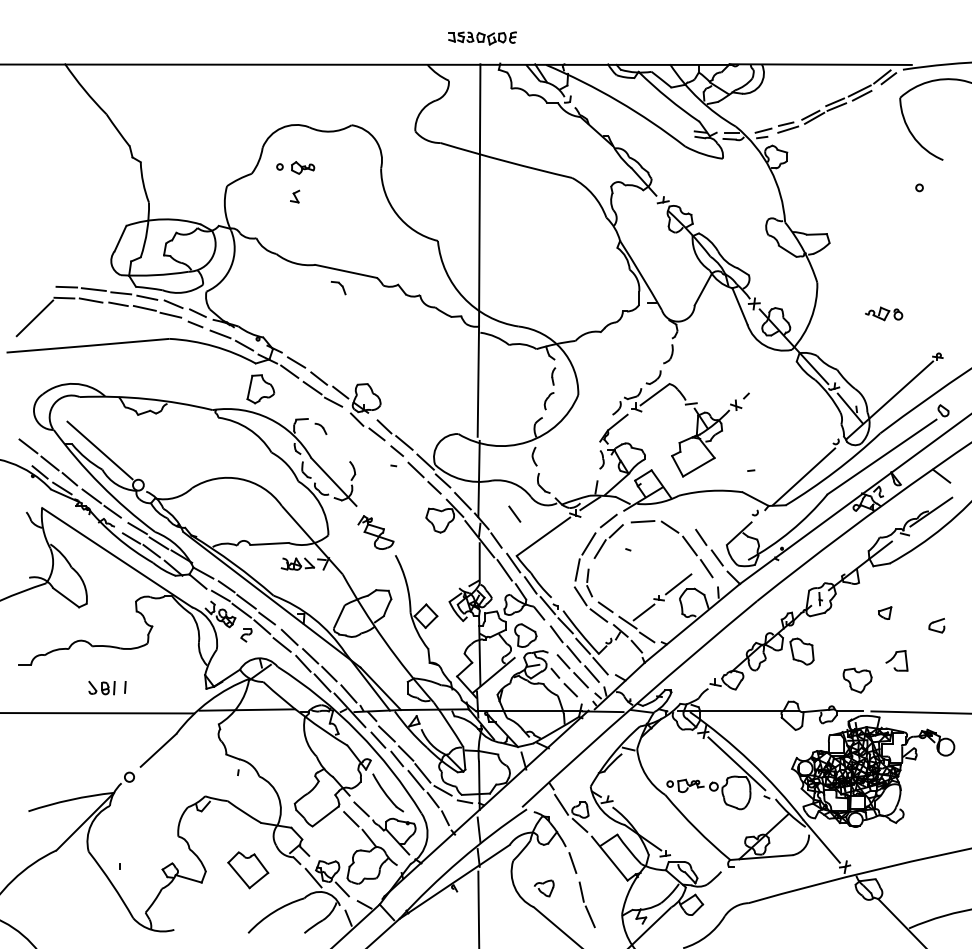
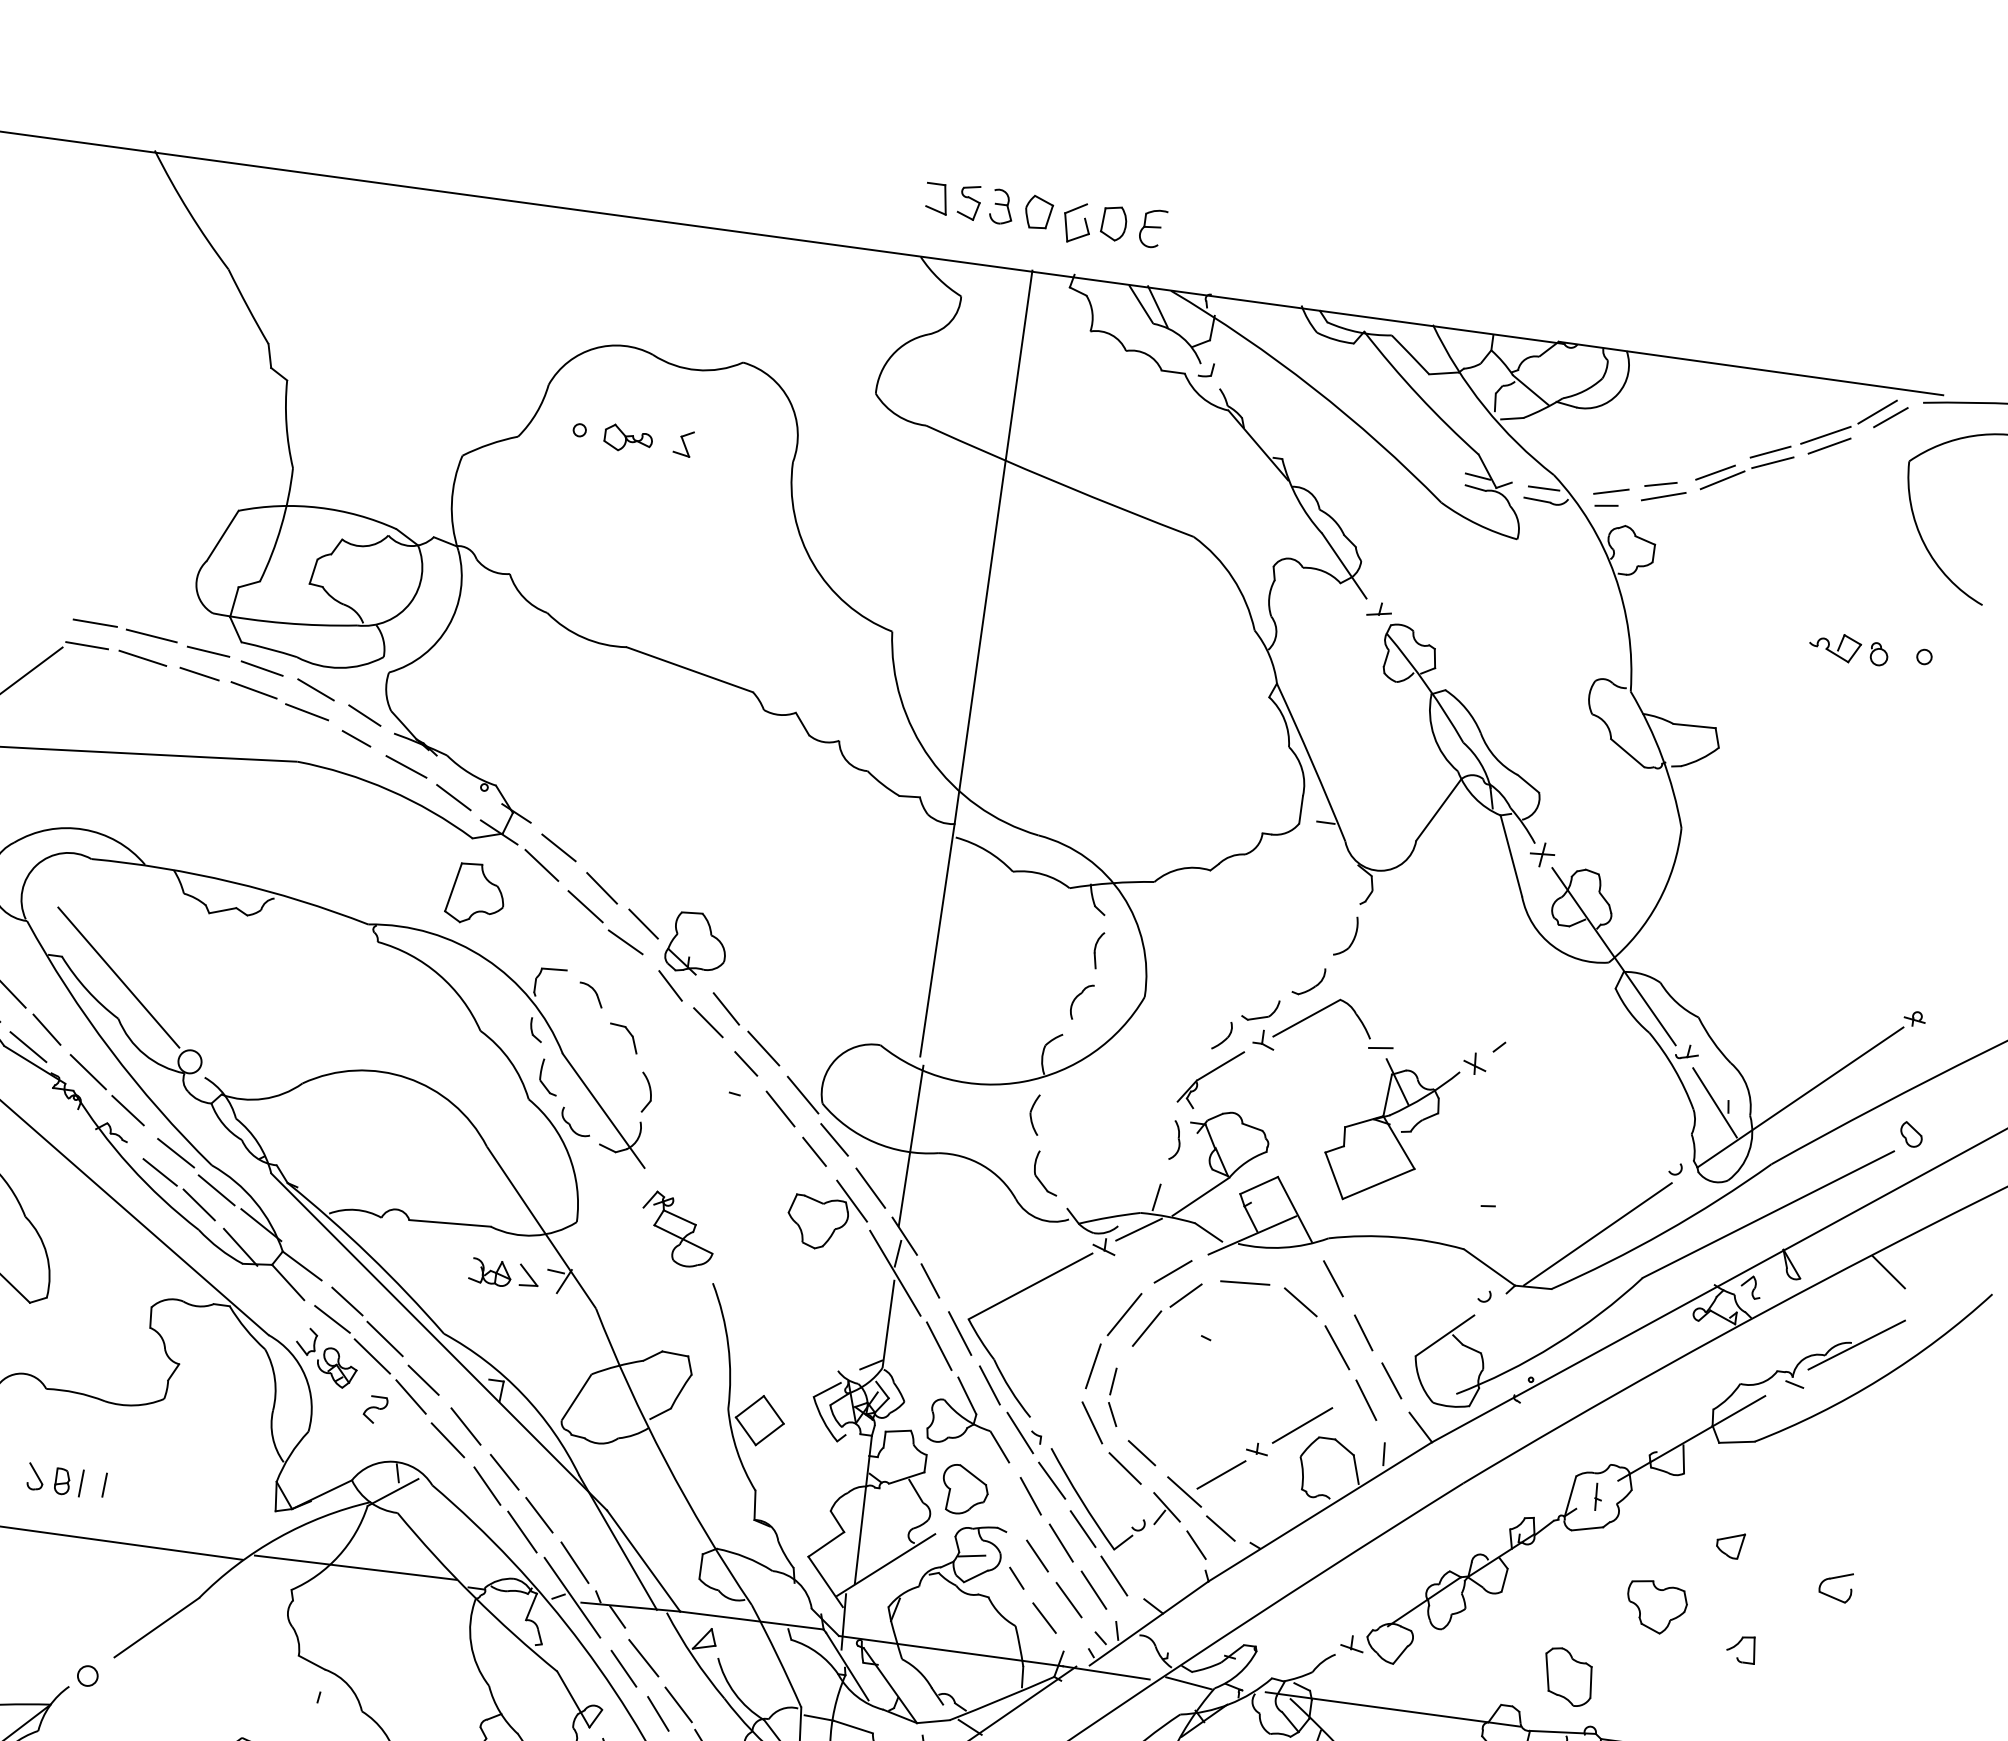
part: (482, 38) -> (1044, 216), size x1.67
part: (295, 196) -> (684, 443), moved
part: (338, 288) -> (623, 1039), moved
part: (884, 313) -> (1850, 648), moved
line: (514, 513) -> (1333, 1277), moved
part: (801, 651) -> (1567, 1676), moved
part: (896, 660) -> (1740, 1648), size x0.62
part: (857, 680) -> (1656, 1606), moved

